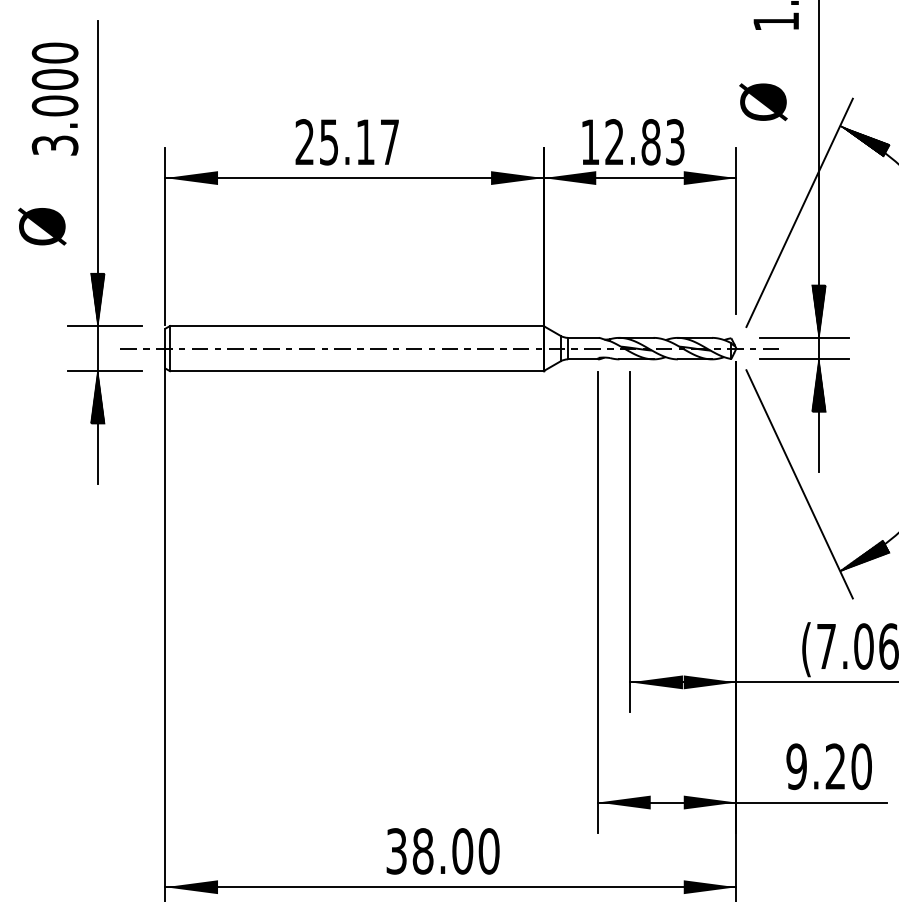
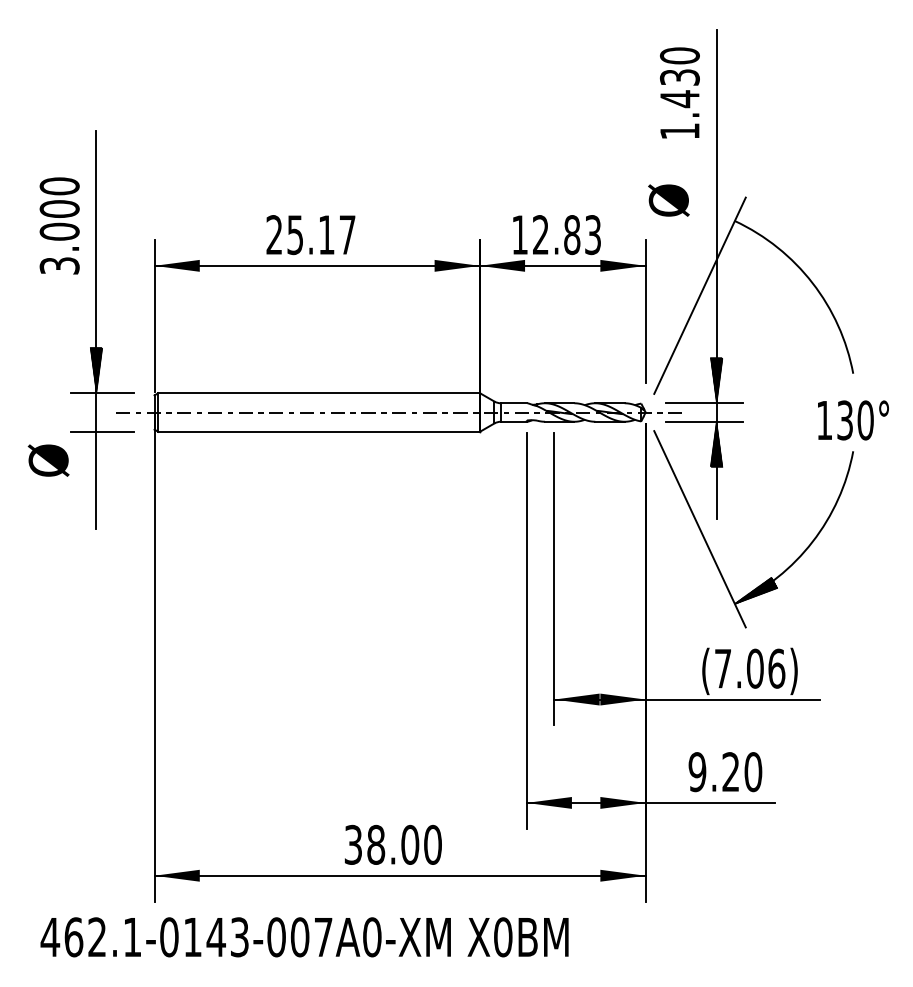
text: (54, 98) -> (59, 225), moved
hatch: (864, 141) -> (755, 234), removed
text: (42, 226) -> (48, 460), moved
hatch: (97, 397) -> (96, 454), removed

